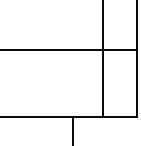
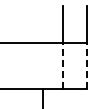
line: (102, 83) -> (63, 65), solid -> dashed
line: (136, 83) -> (86, 65), solid -> dashed

